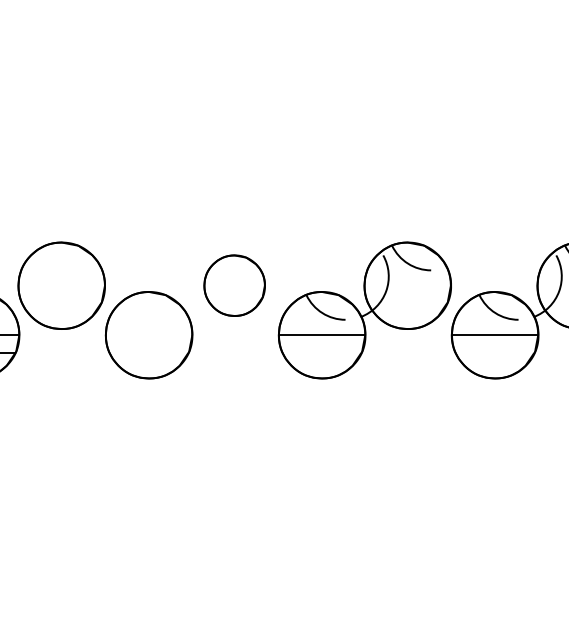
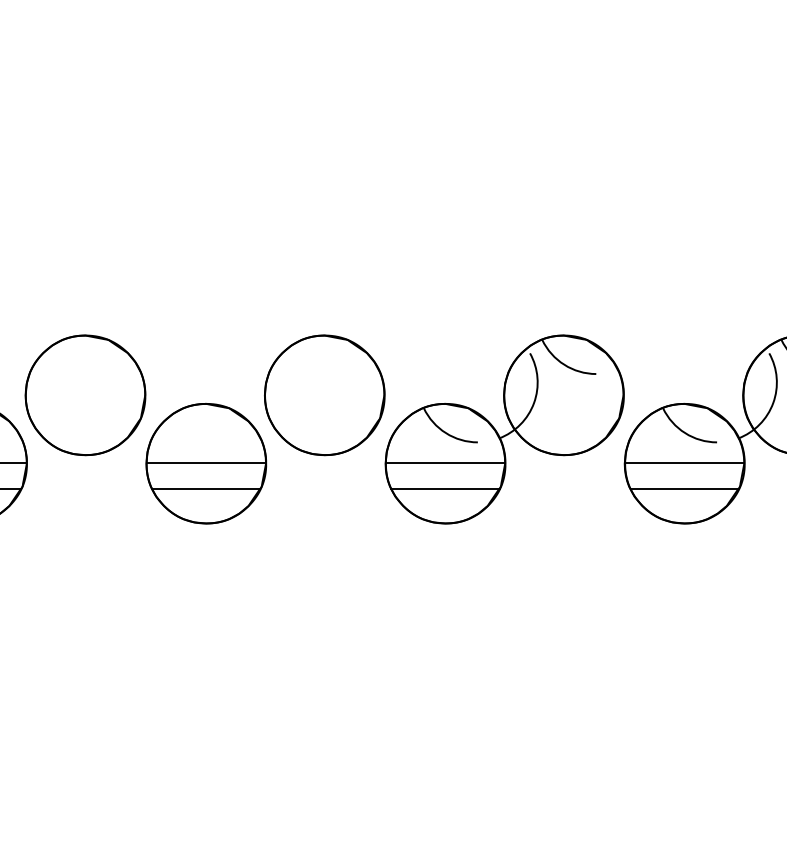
part: (234, 285) -> (324, 394), size x1.43
line: (148, 334) -> (205, 462), added
line: (148, 353) -> (205, 488), added
line: (321, 353) -> (444, 488), added
line: (494, 353) -> (683, 488), added

